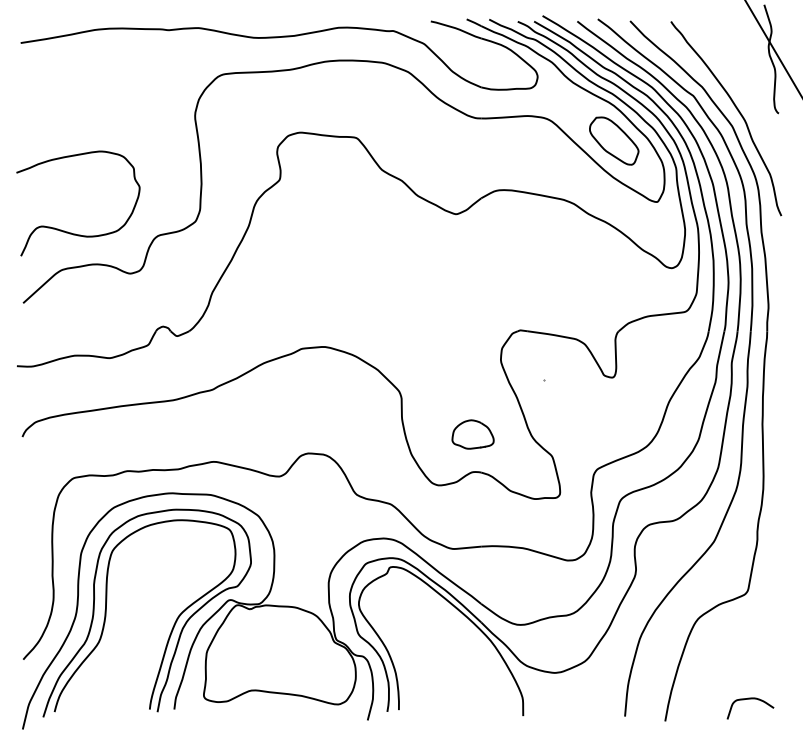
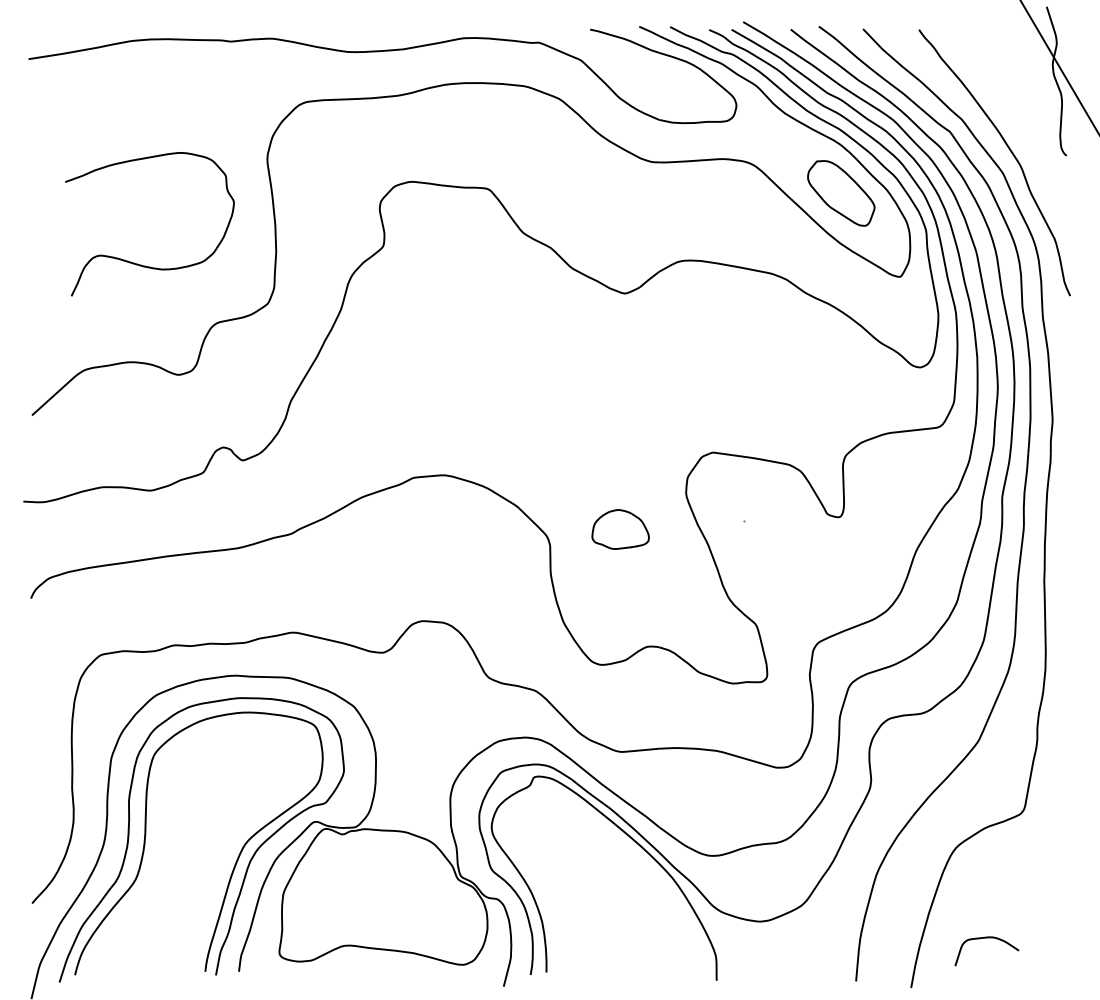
curve: (71, 232) -> (140, 263), moved
part: (472, 434) -> (619, 529), moved
curve: (750, 699) -> (986, 938), moved

